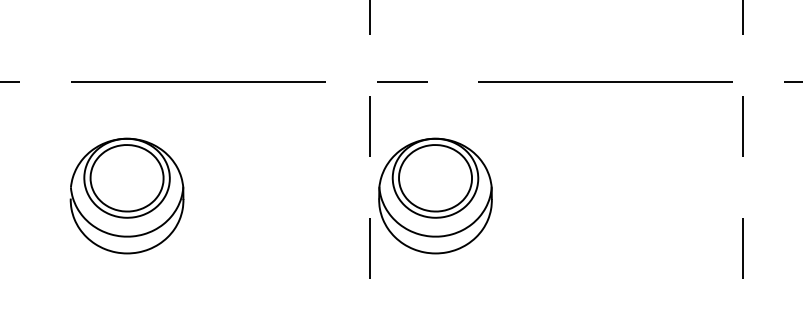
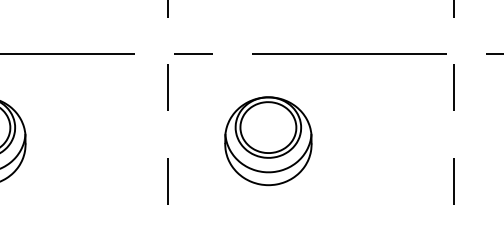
part: (435, 195) -> (268, 140), moved

